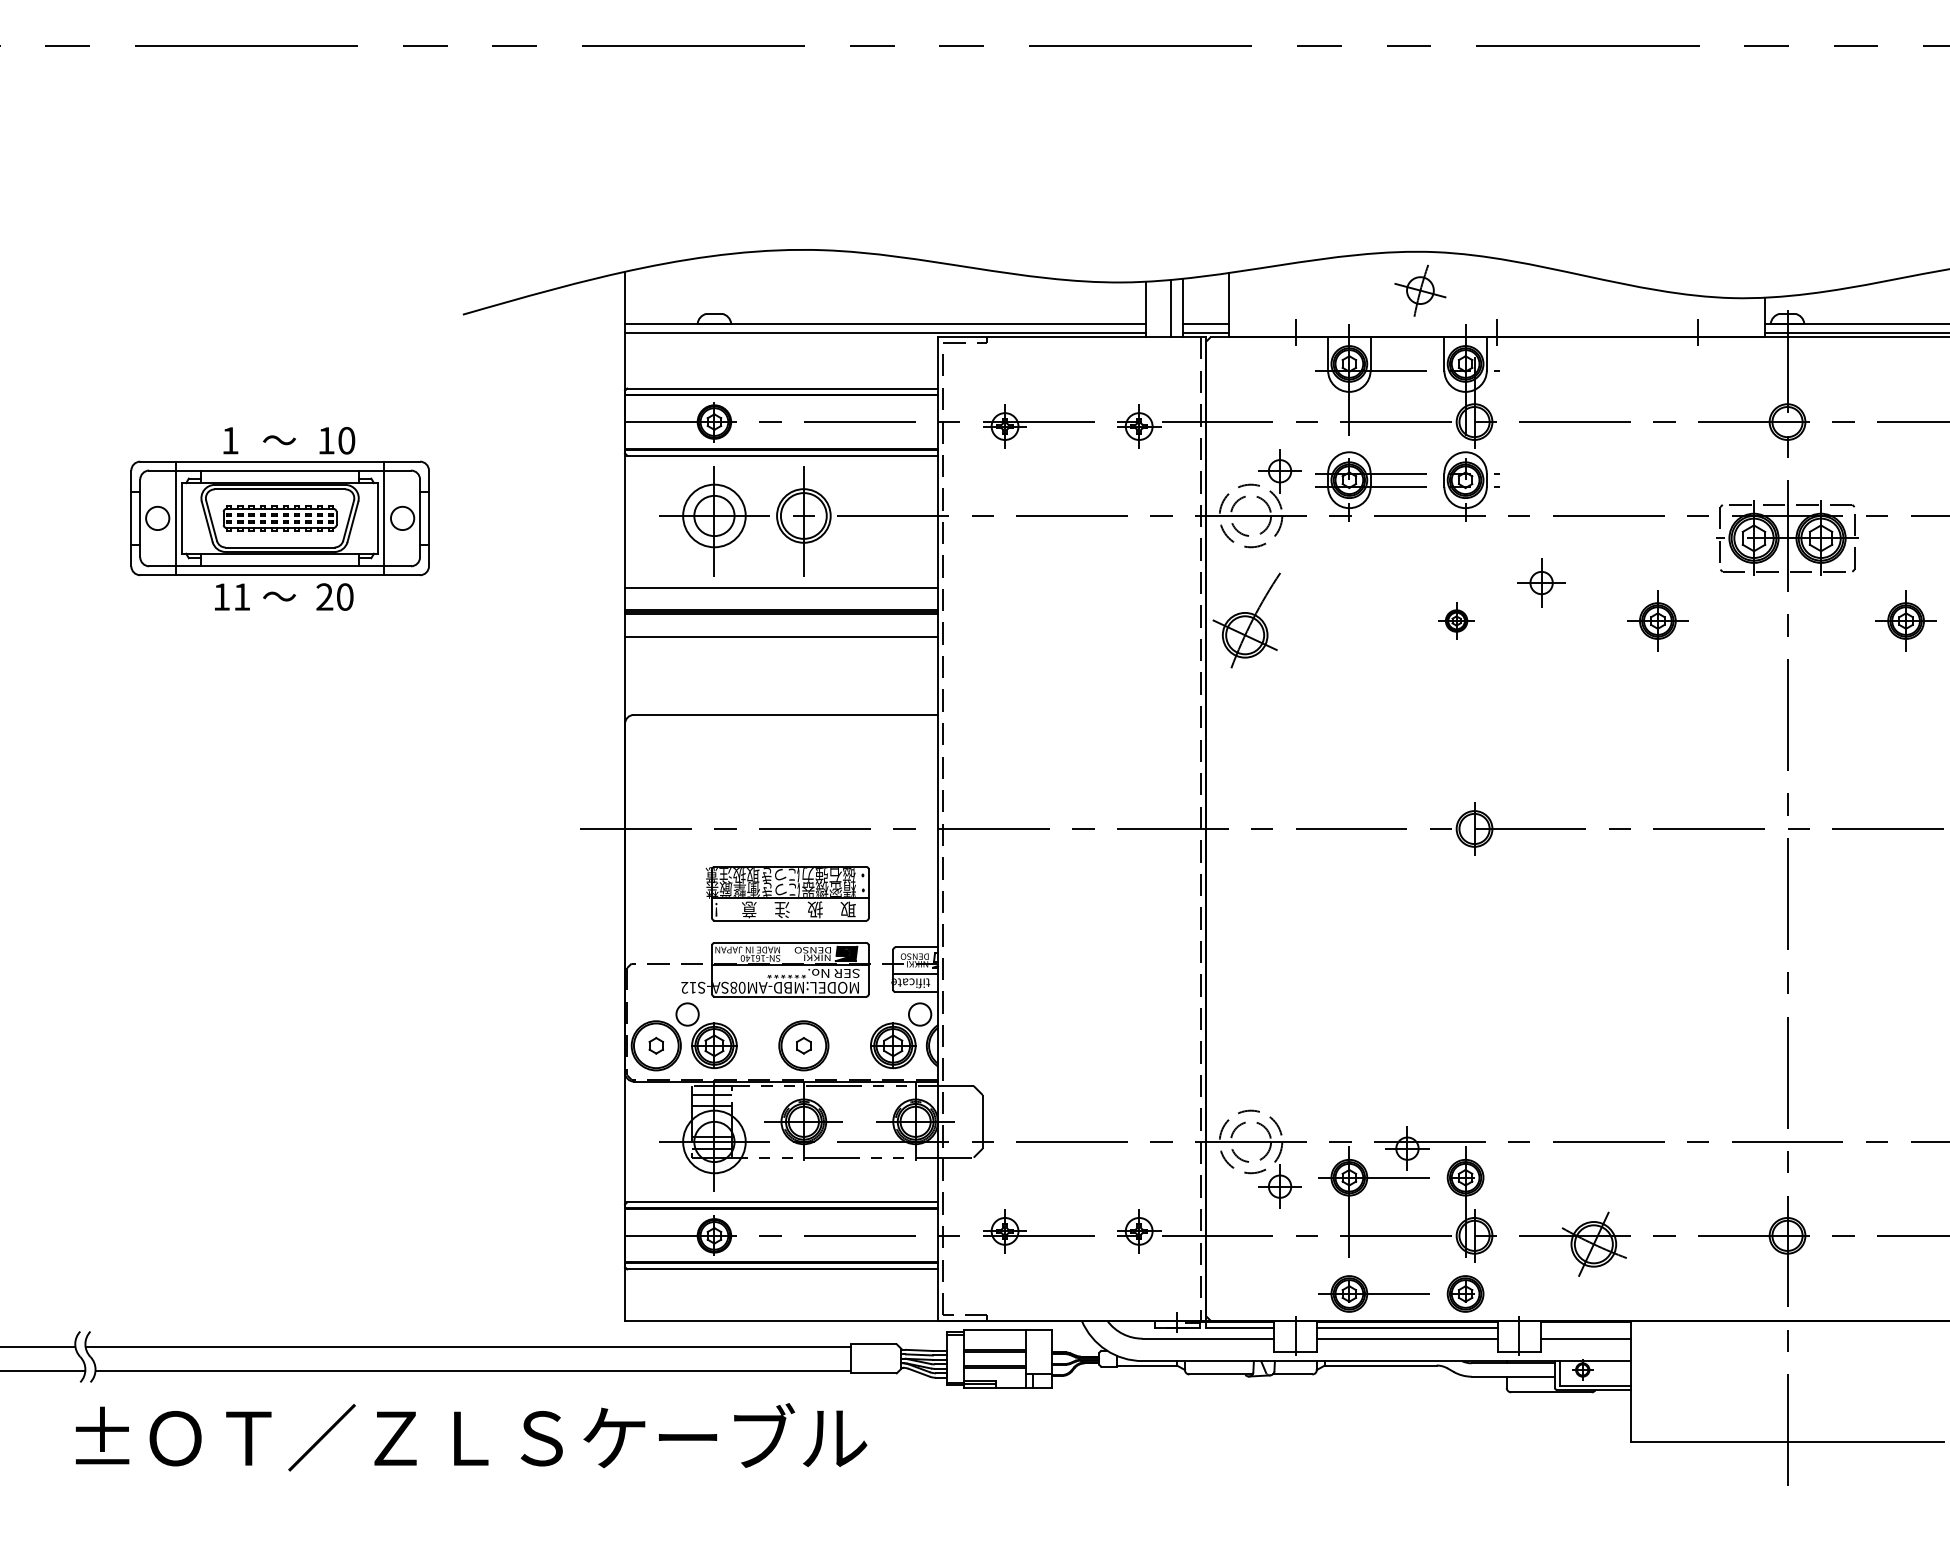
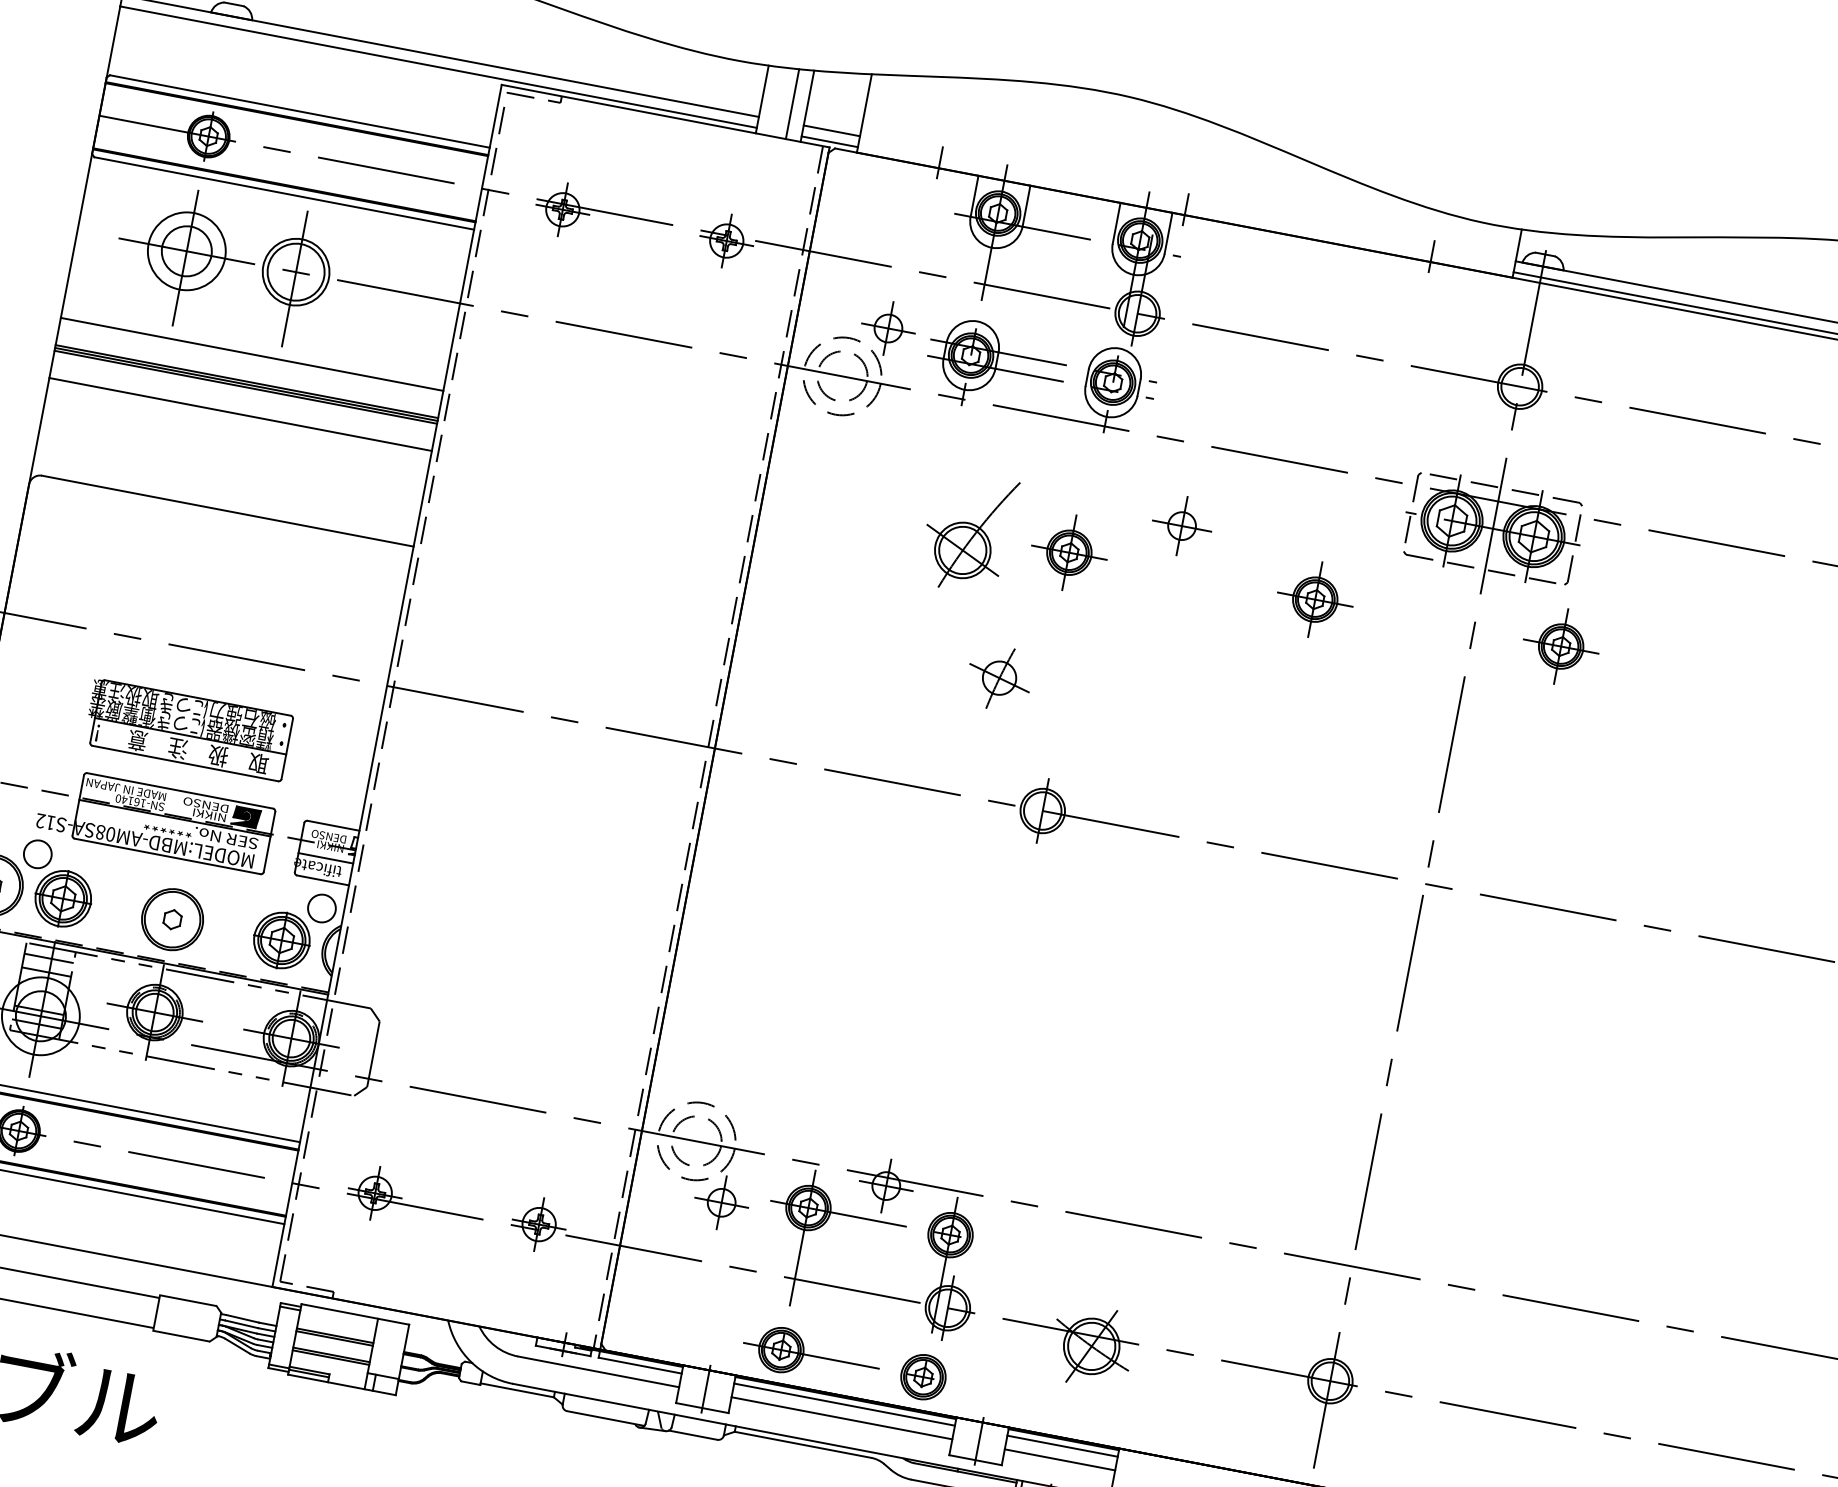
part: (1420, 290) -> (999, 678), moved
part: (1246, 620) -> (967, 532), moved
part: (1456, 620) -> (1069, 552), size x1.67
part: (1905, 620) -> (1560, 645), moved
line: (1585, 1327) -> (1062, 1446), added

